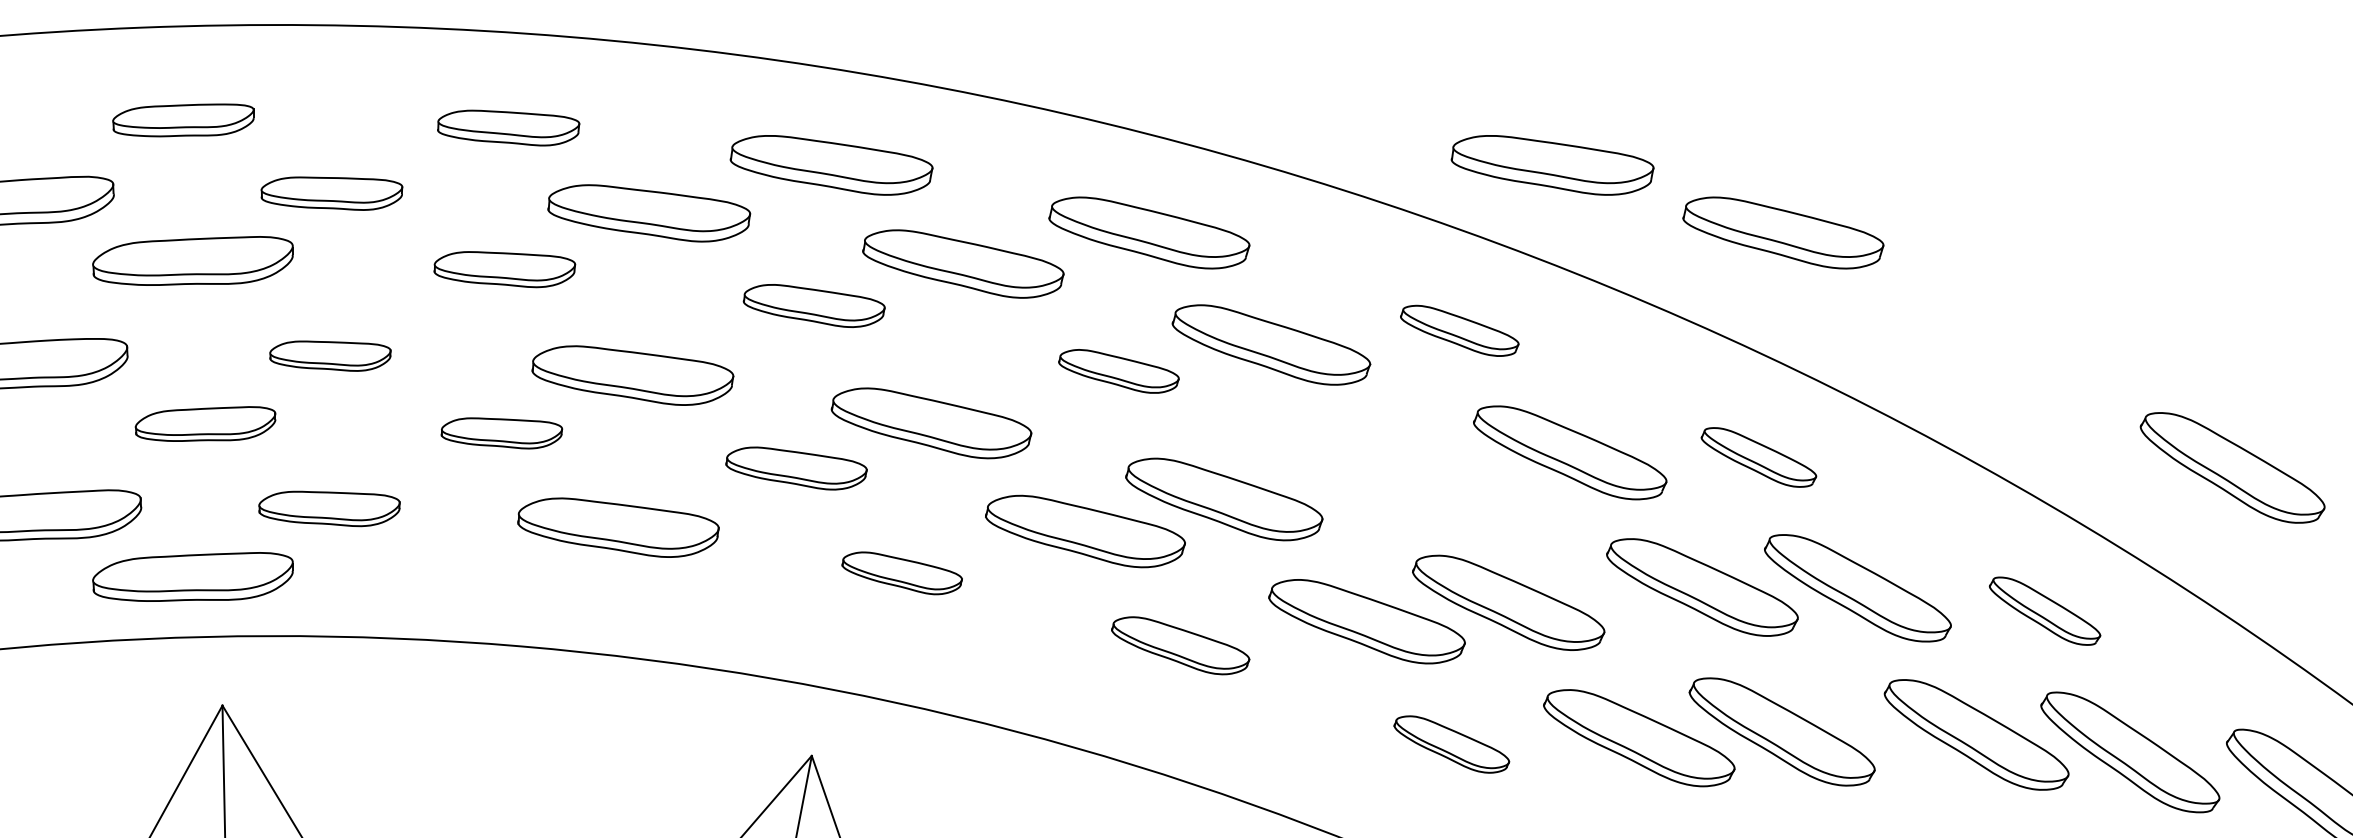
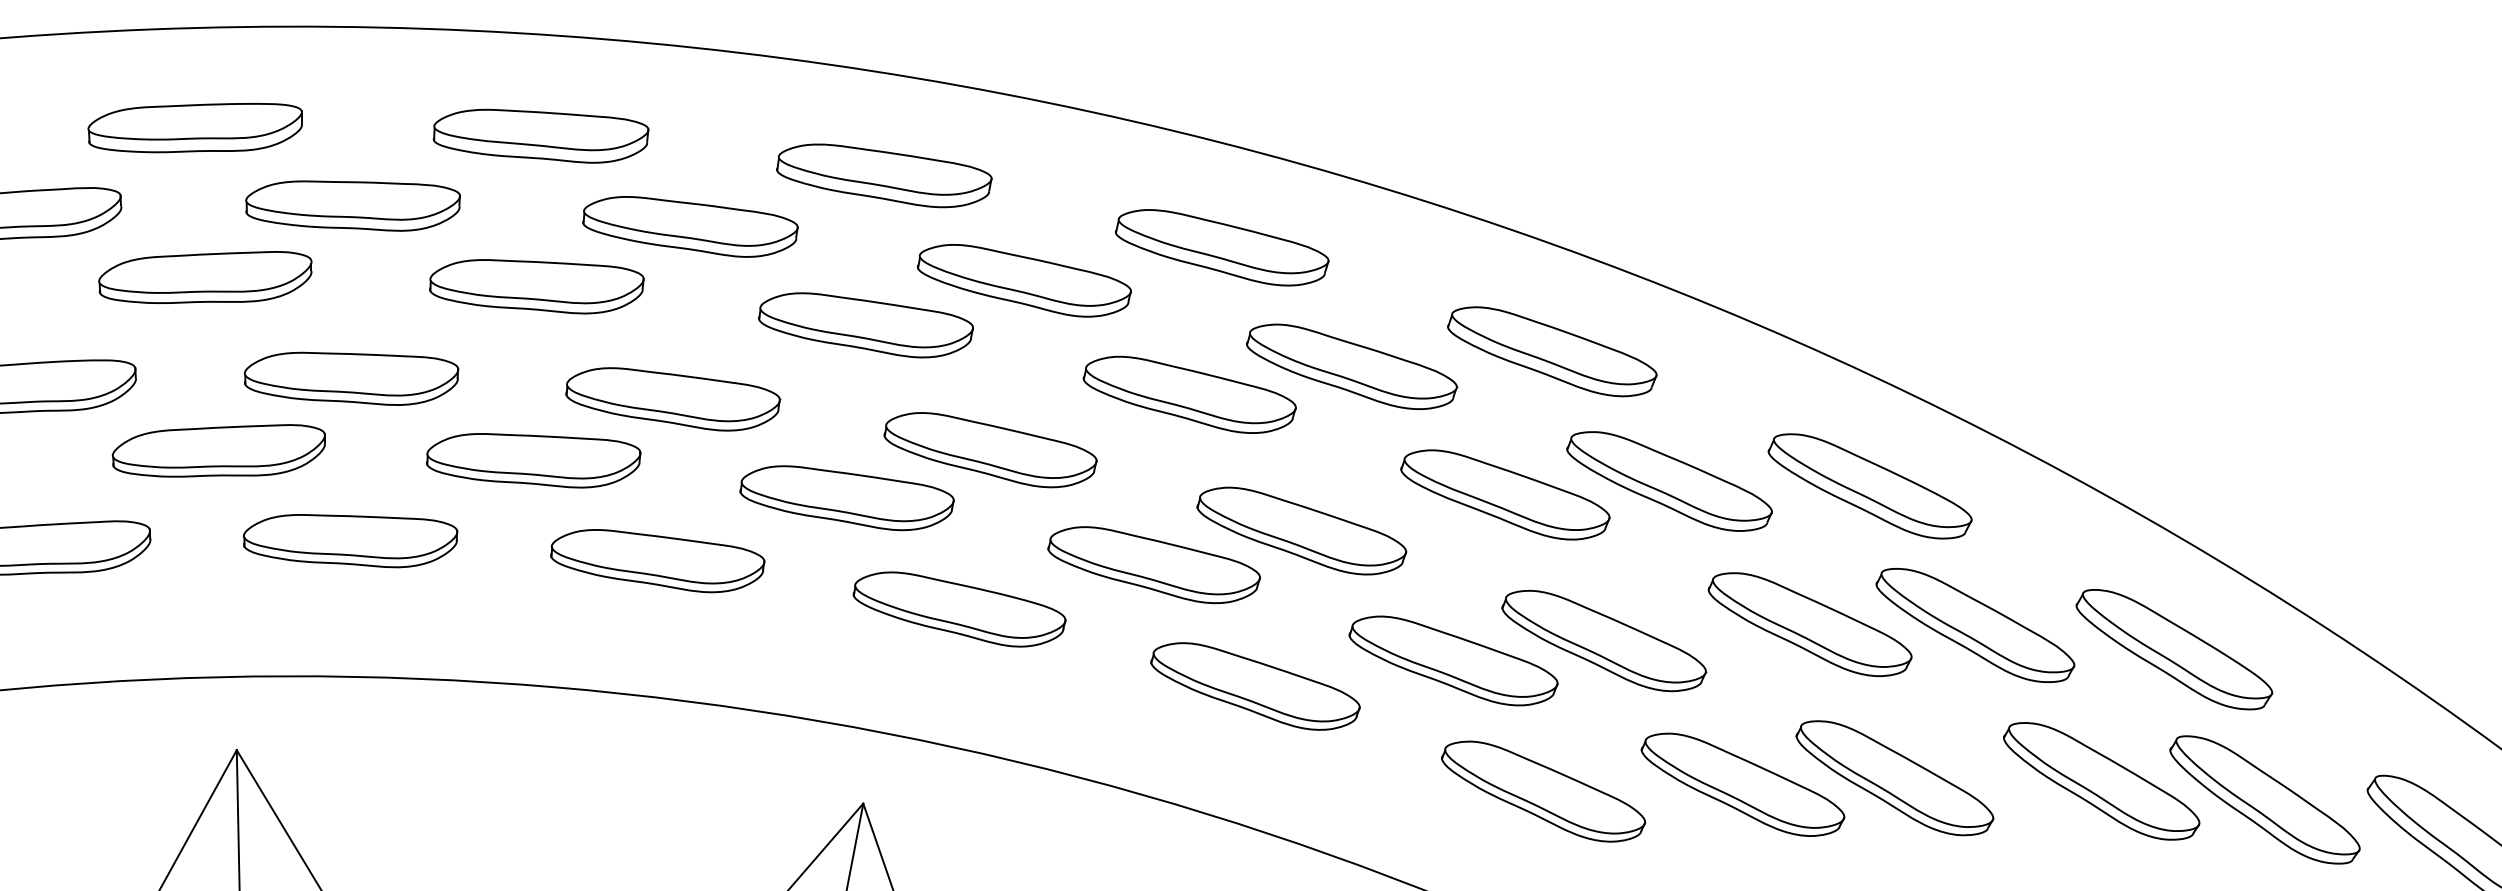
part: (183, 120) -> (195, 128), size x1.43
part: (508, 127) -> (540, 135), size x1.43
part: (1552, 165) -> (1650, 176), removed
part: (331, 193) -> (352, 205), size x1.43
part: (1783, 232) -> (1896, 247), removed
part: (504, 269) -> (536, 286), size x1.43
part: (813, 305) -> (865, 324), size x1.43
part: (1459, 330) -> (1551, 351), size x1.67
part: (330, 355) -> (351, 377), size x1.67
part: (1118, 371) -> (1189, 395), size x1.67
part: (205, 423) -> (218, 450), size x1.43
part: (501, 433) -> (533, 460), size x1.67
part: (1758, 457) -> (1869, 486), size x1.67
part: (1415, 465) -> (1505, 494), added
part: (2232, 467) -> (2373, 497), removed
part: (796, 468) -> (847, 498), size x1.43
part: (329, 508) -> (350, 540), size x1.43
part: (901, 573) -> (958, 609), size x1.67
part: (192, 576) -> (204, 612), removed
part: (2044, 611) -> (2173, 650), size x1.67
part: (1180, 645) -> (1255, 686), size x1.43
part: (1451, 744) -> (1543, 791), size x1.67

